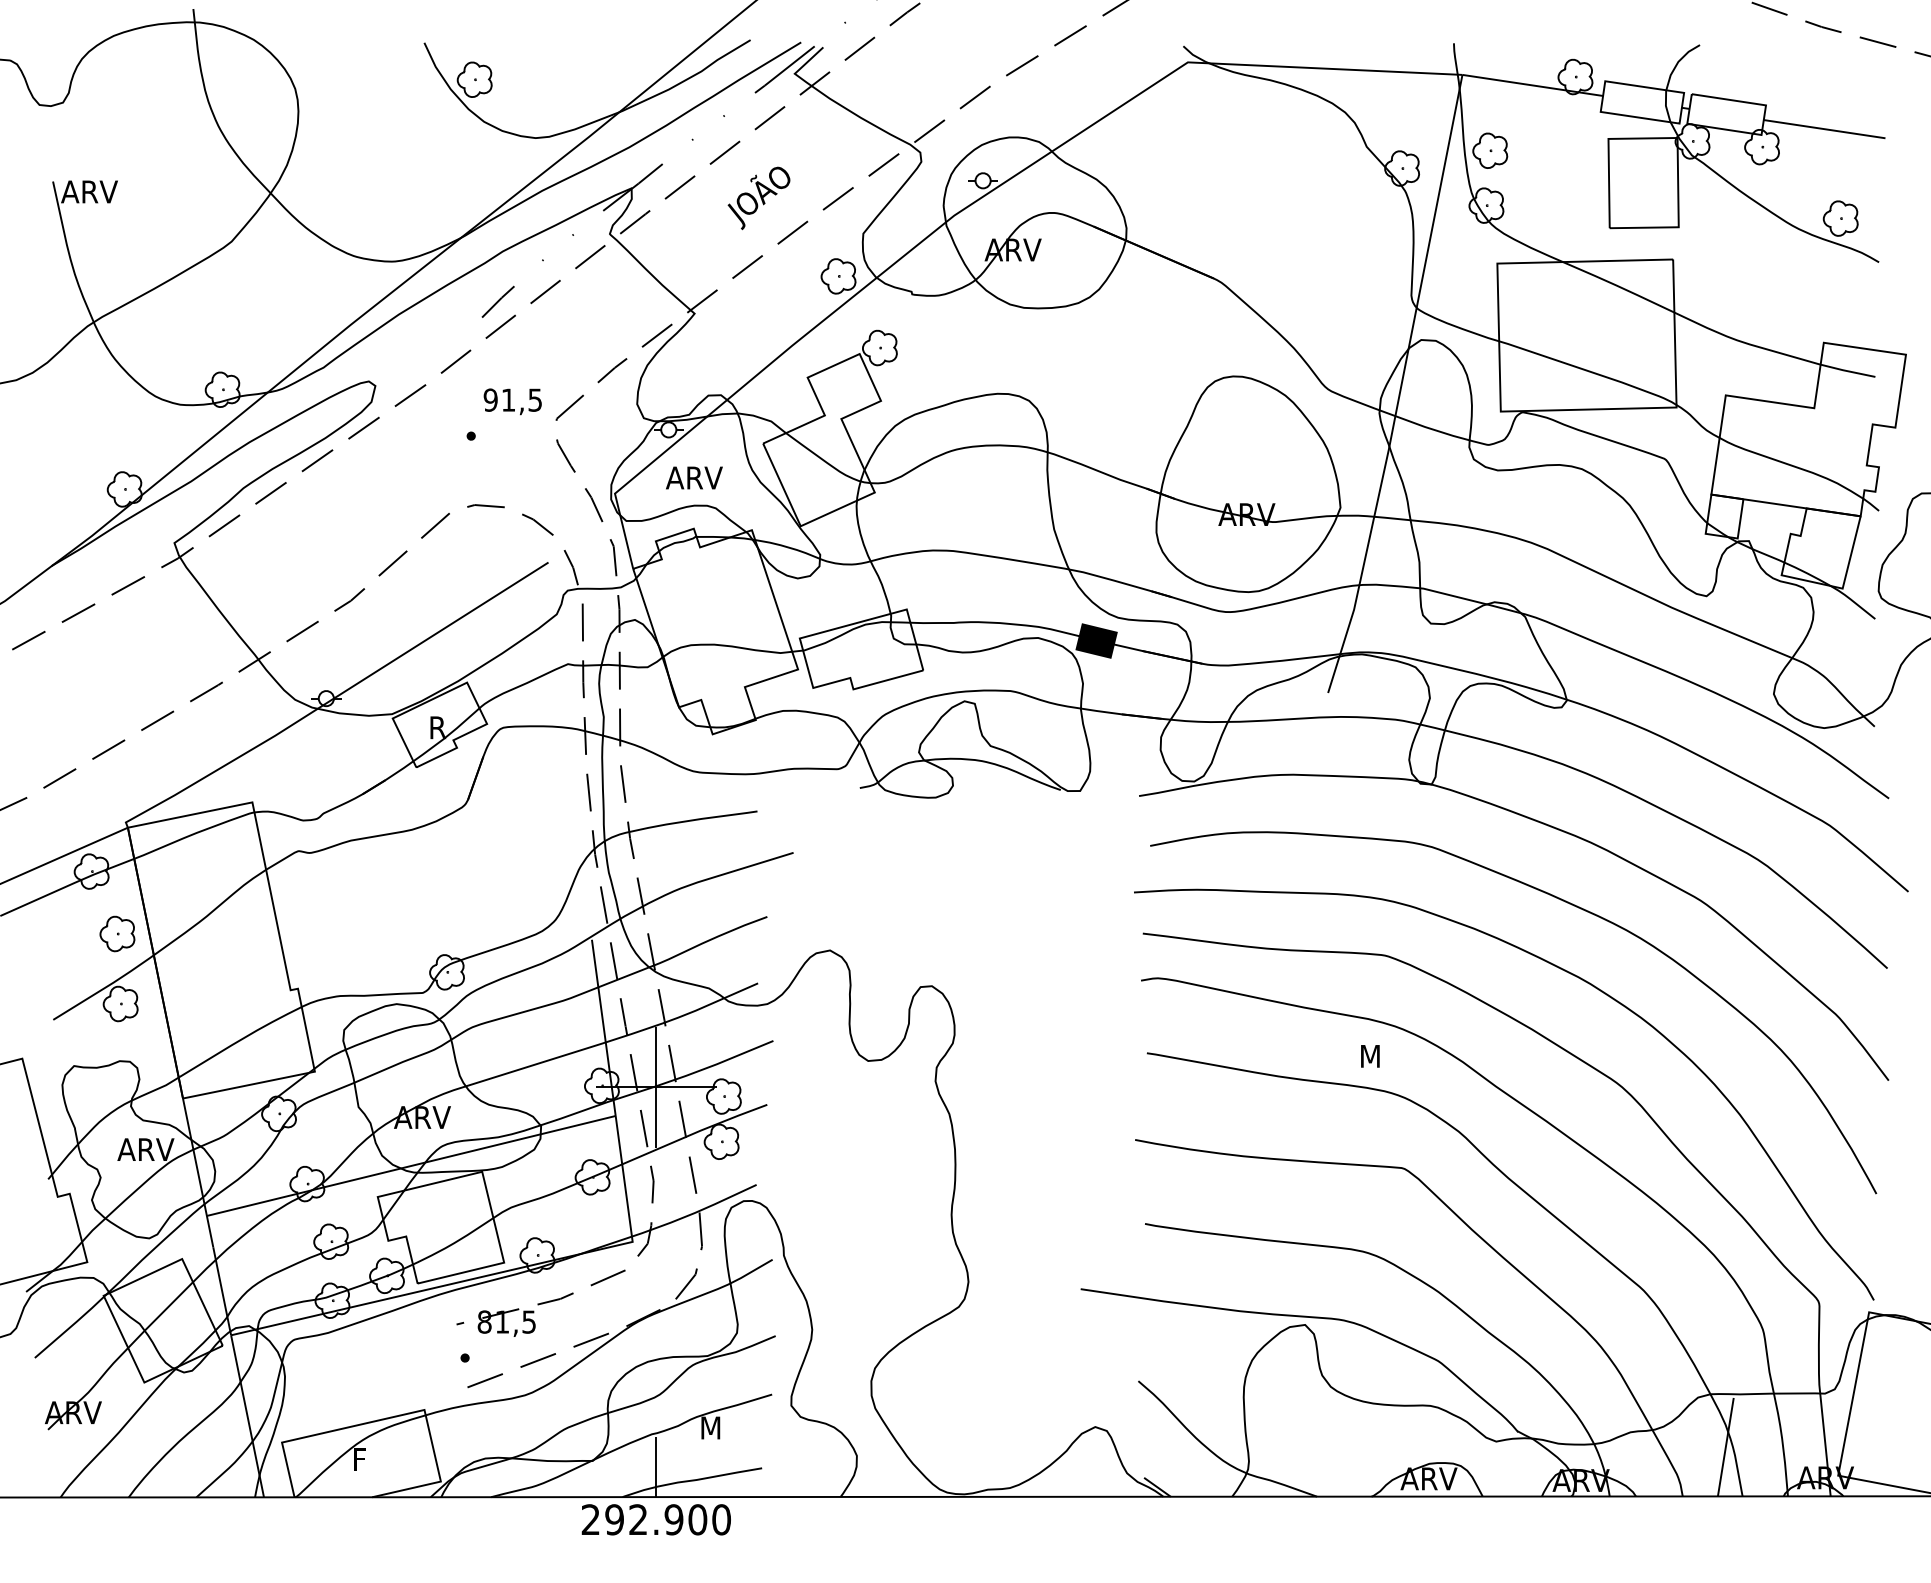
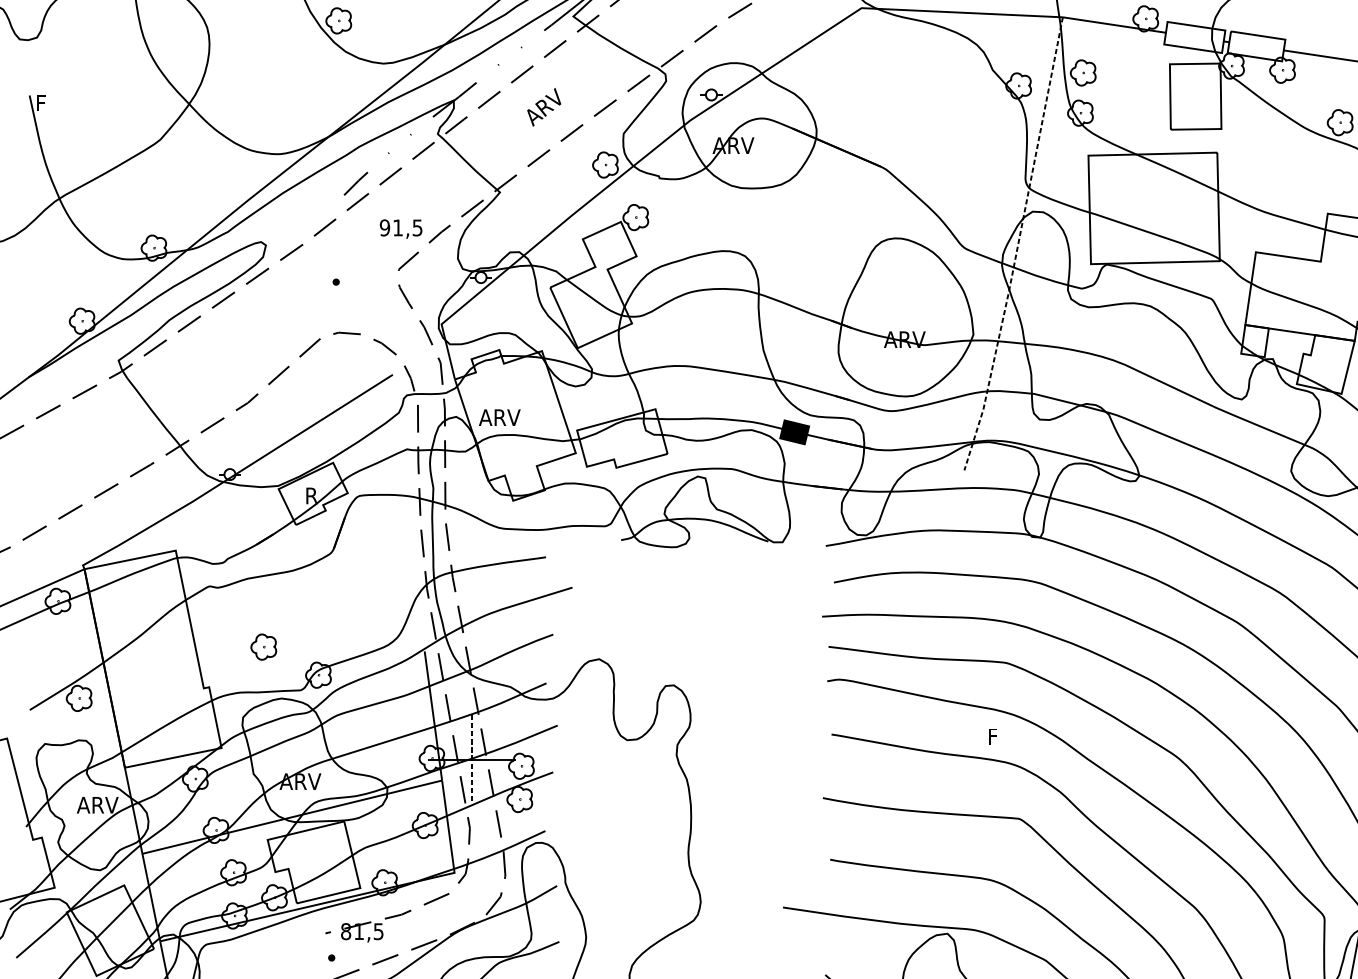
text: (89, 191) -> (56, 102), ARV -> F
text: (758, 198) -> (546, 107), JOÃO -> ARV
line: (1401, 387) -> (1018, 246), solid -> dashed
text: (512, 401) -> (400, 228), moved
text: (694, 477) -> (499, 417), moved
part: (117, 933) -> (263, 646), moved
text: (1370, 1056) -> (995, 736), M -> F
line: (656, 1087) -> (472, 759), solid -> dashed

